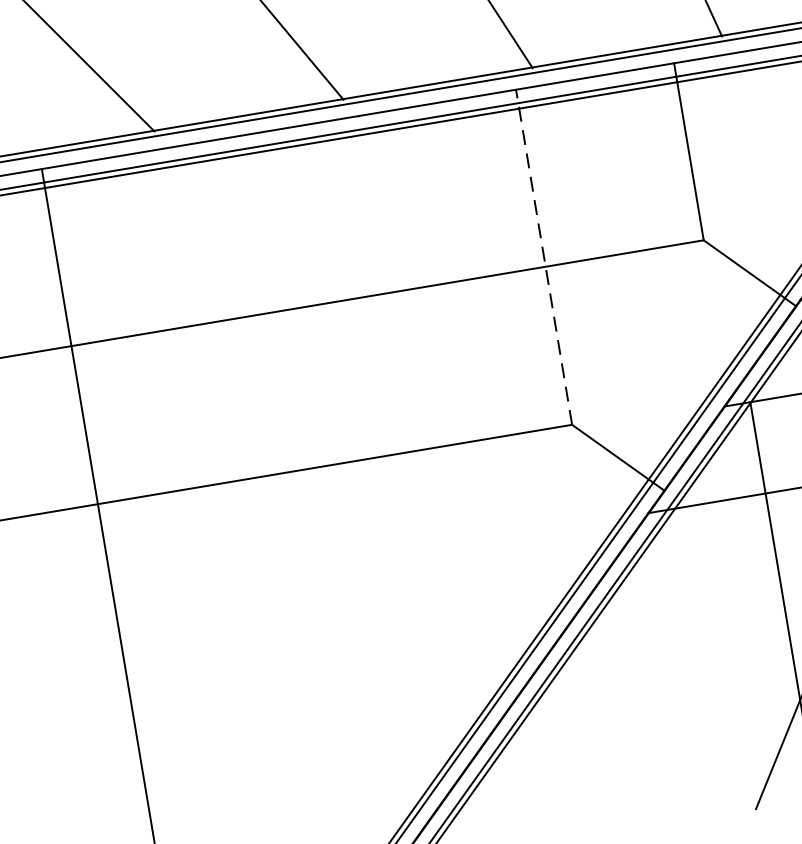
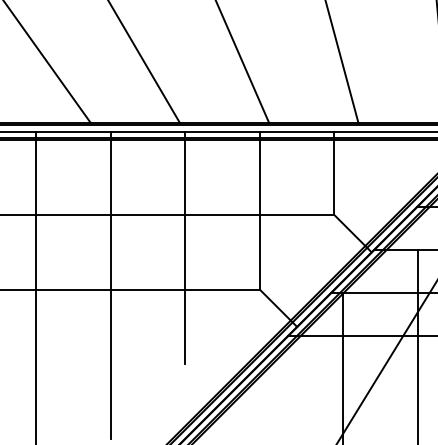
line: (543, 257) -> (259, 210), dashed -> solid
line: (399, 361) -> (185, 247), added
line: (253, 466) -> (110, 284), added

